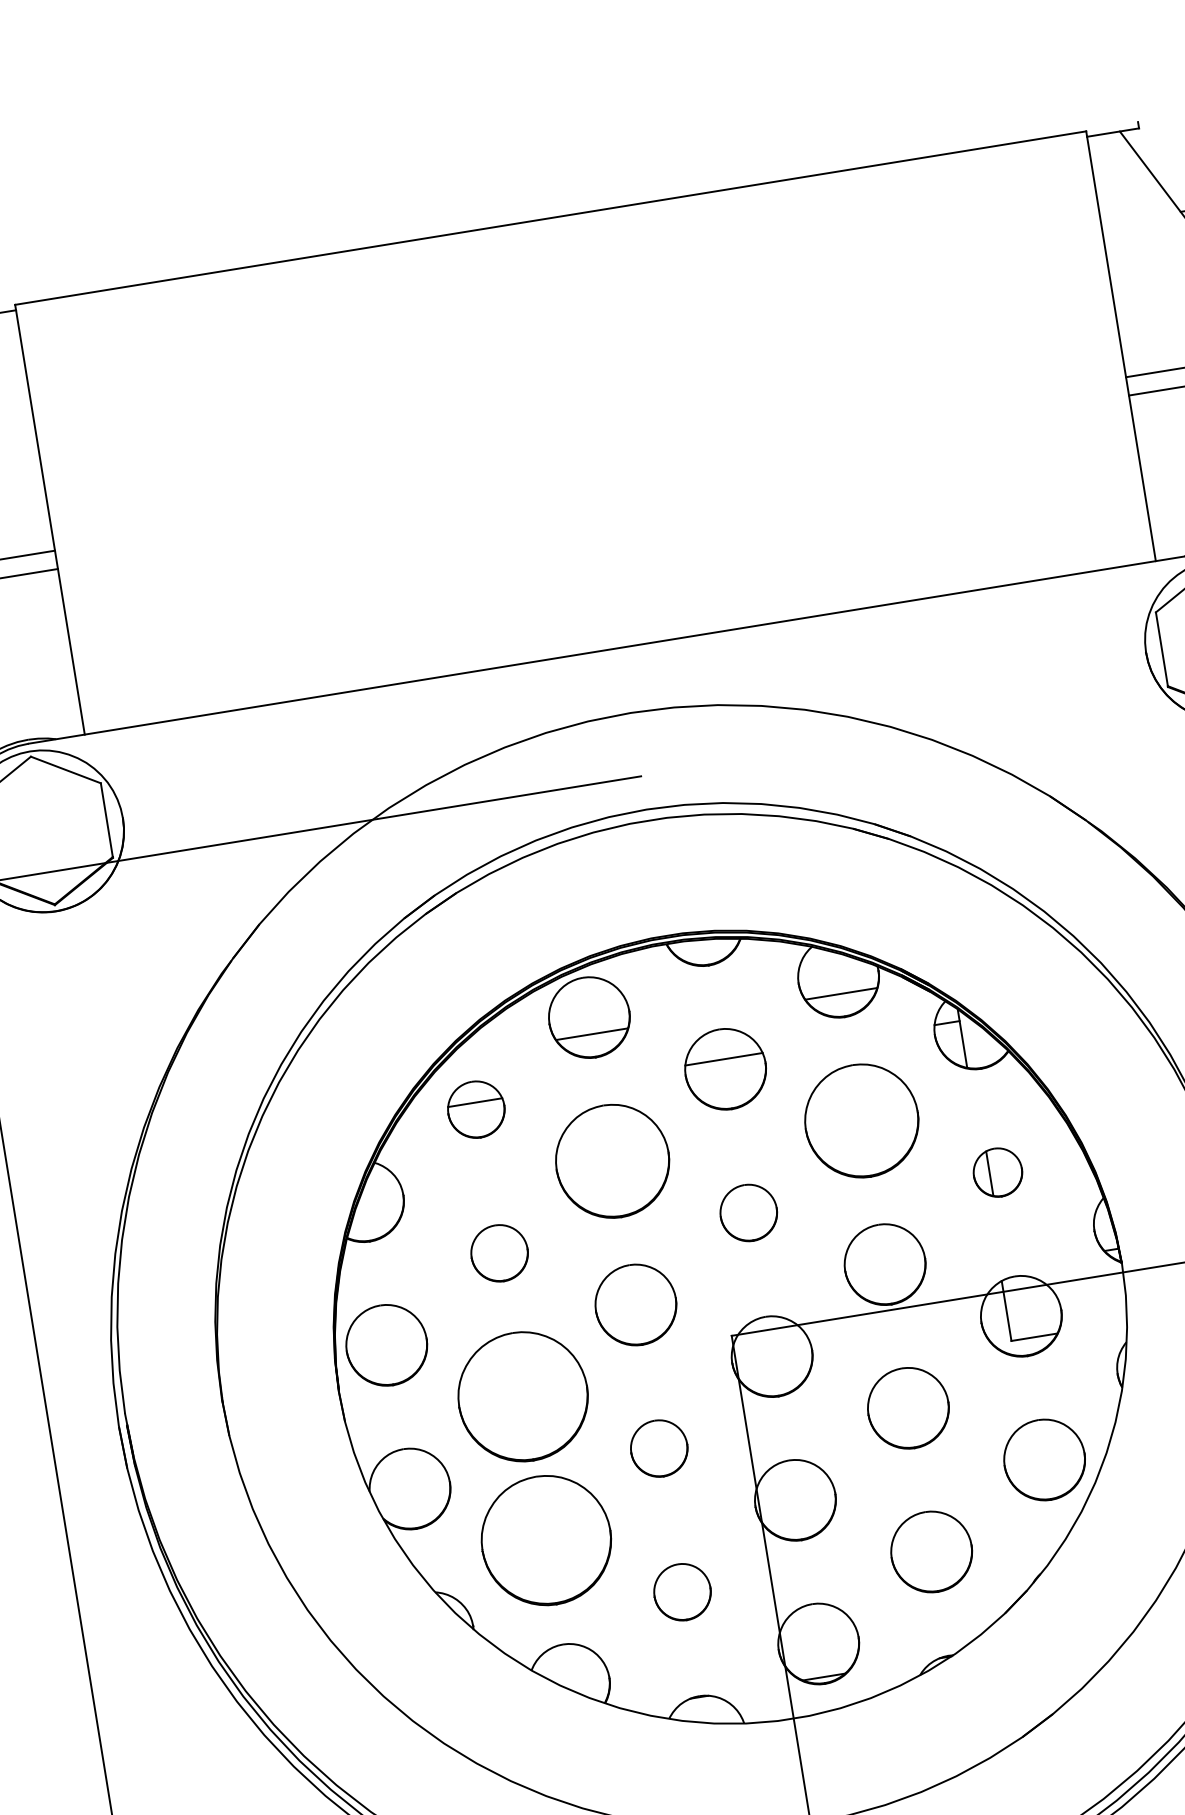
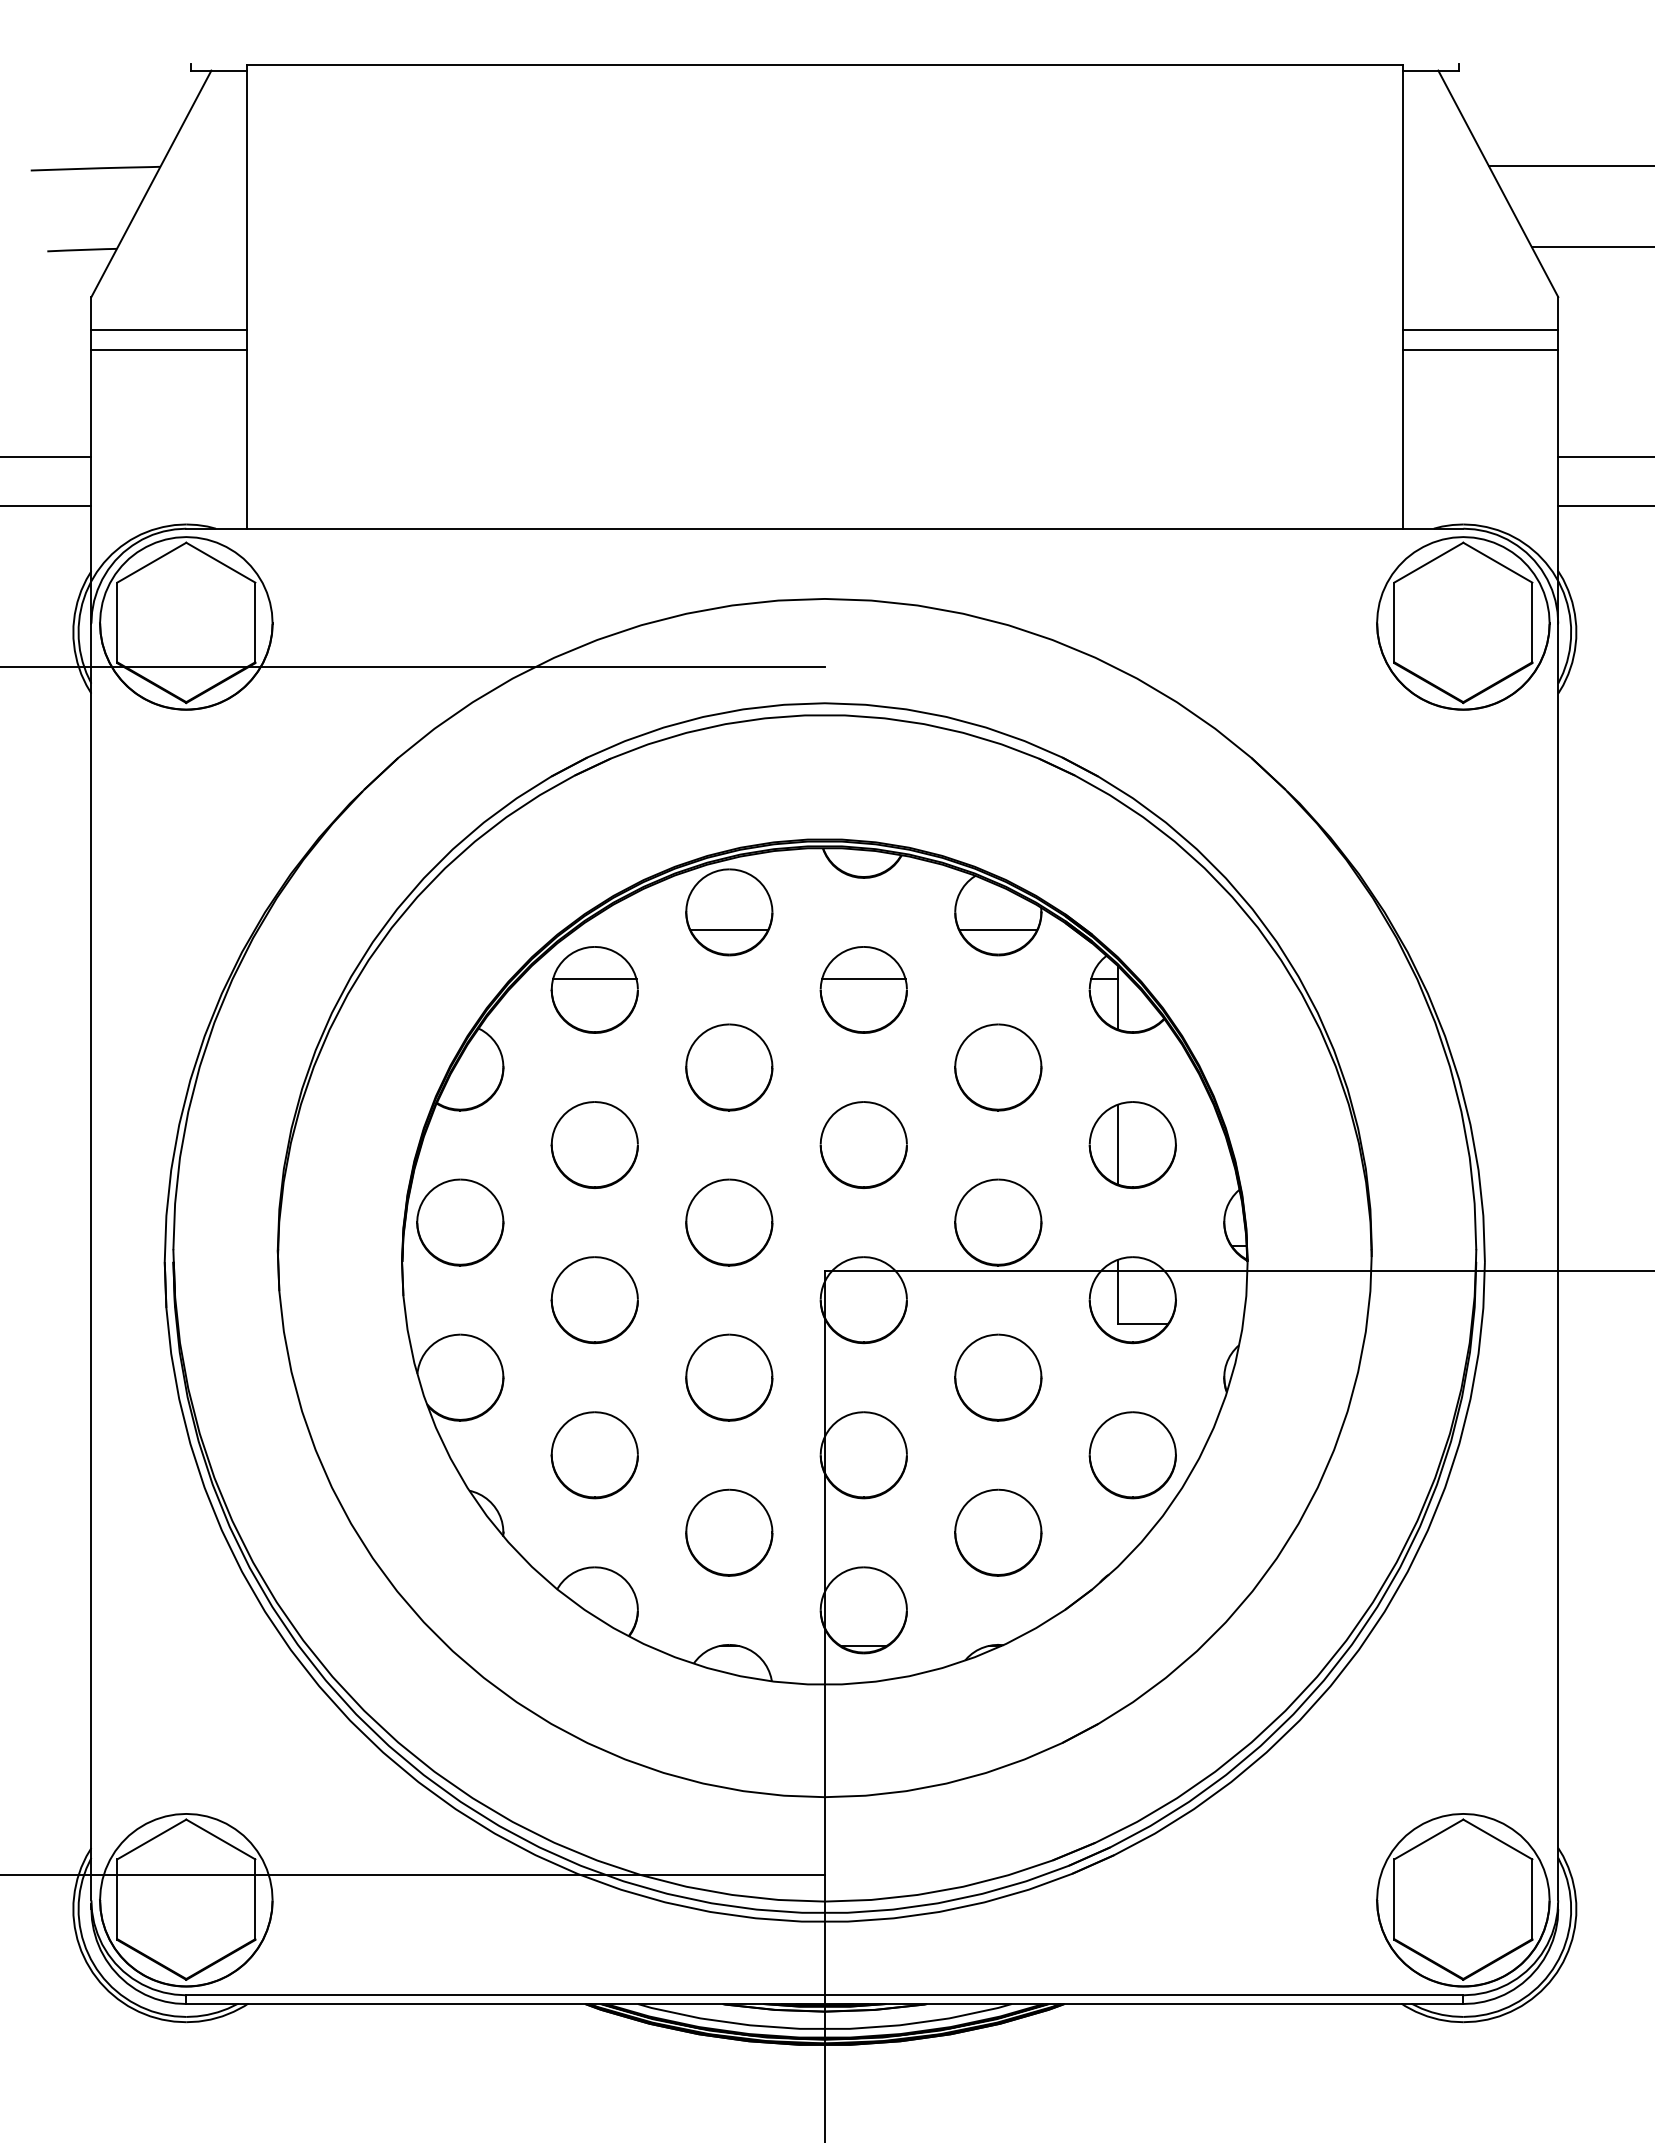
part: (476, 1109) -> (594, 989), size x1.43
part: (862, 1120) -> (998, 1067), size x0.71
part: (612, 1161) -> (729, 1067), size x0.71
part: (997, 1172) -> (1132, 1144), size x1.67
part: (748, 1212) -> (863, 1144), size x1.43
part: (499, 1252) -> (594, 1144), size x1.43
part: (522, 1397) -> (594, 1300), size x0.62
part: (659, 1448) -> (729, 1377), size x1.43
part: (546, 1540) -> (594, 1455), size x0.62
part: (682, 1592) -> (729, 1532), size x1.43

